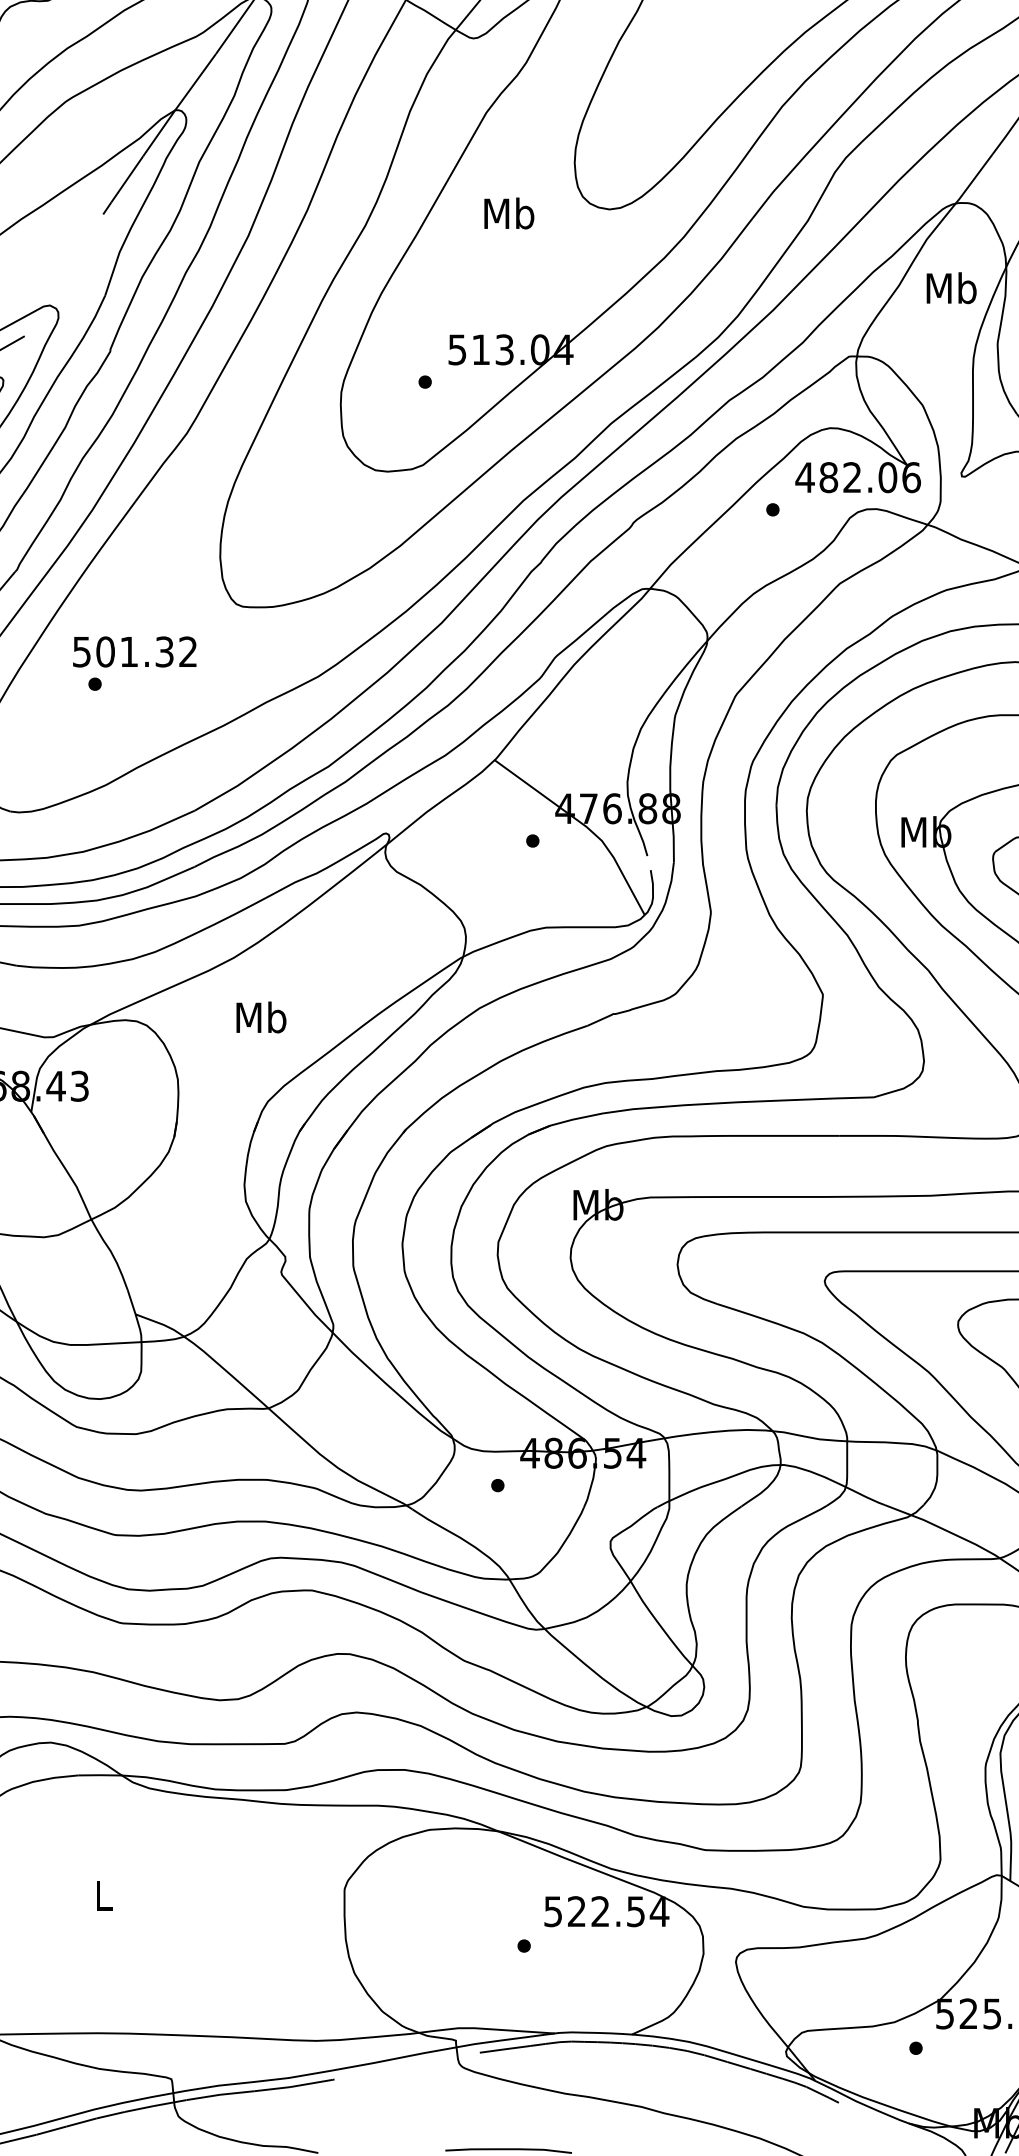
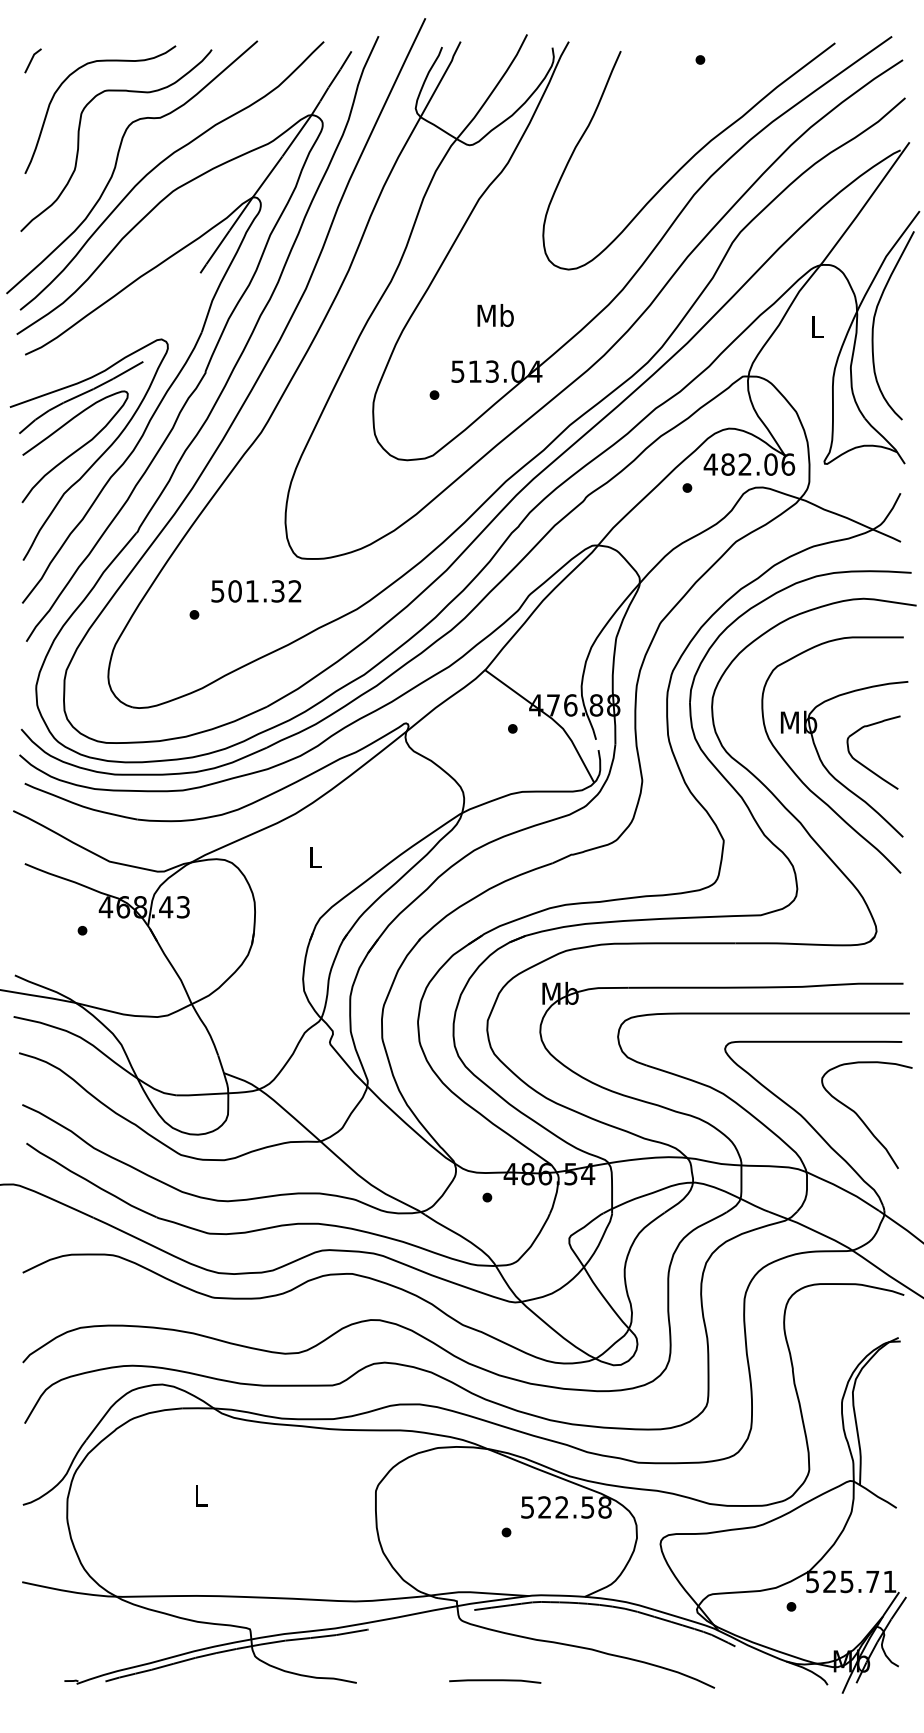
text: (509, 213) -> (495, 315), moved
text: (951, 287) -> (817, 326), Mb -> L
text: (134, 652) -> (256, 591), moved
text: (261, 1016) -> (315, 856), Mb -> L
text: (658, 1911) -> (604, 1507), 522.54 -> 522.58

